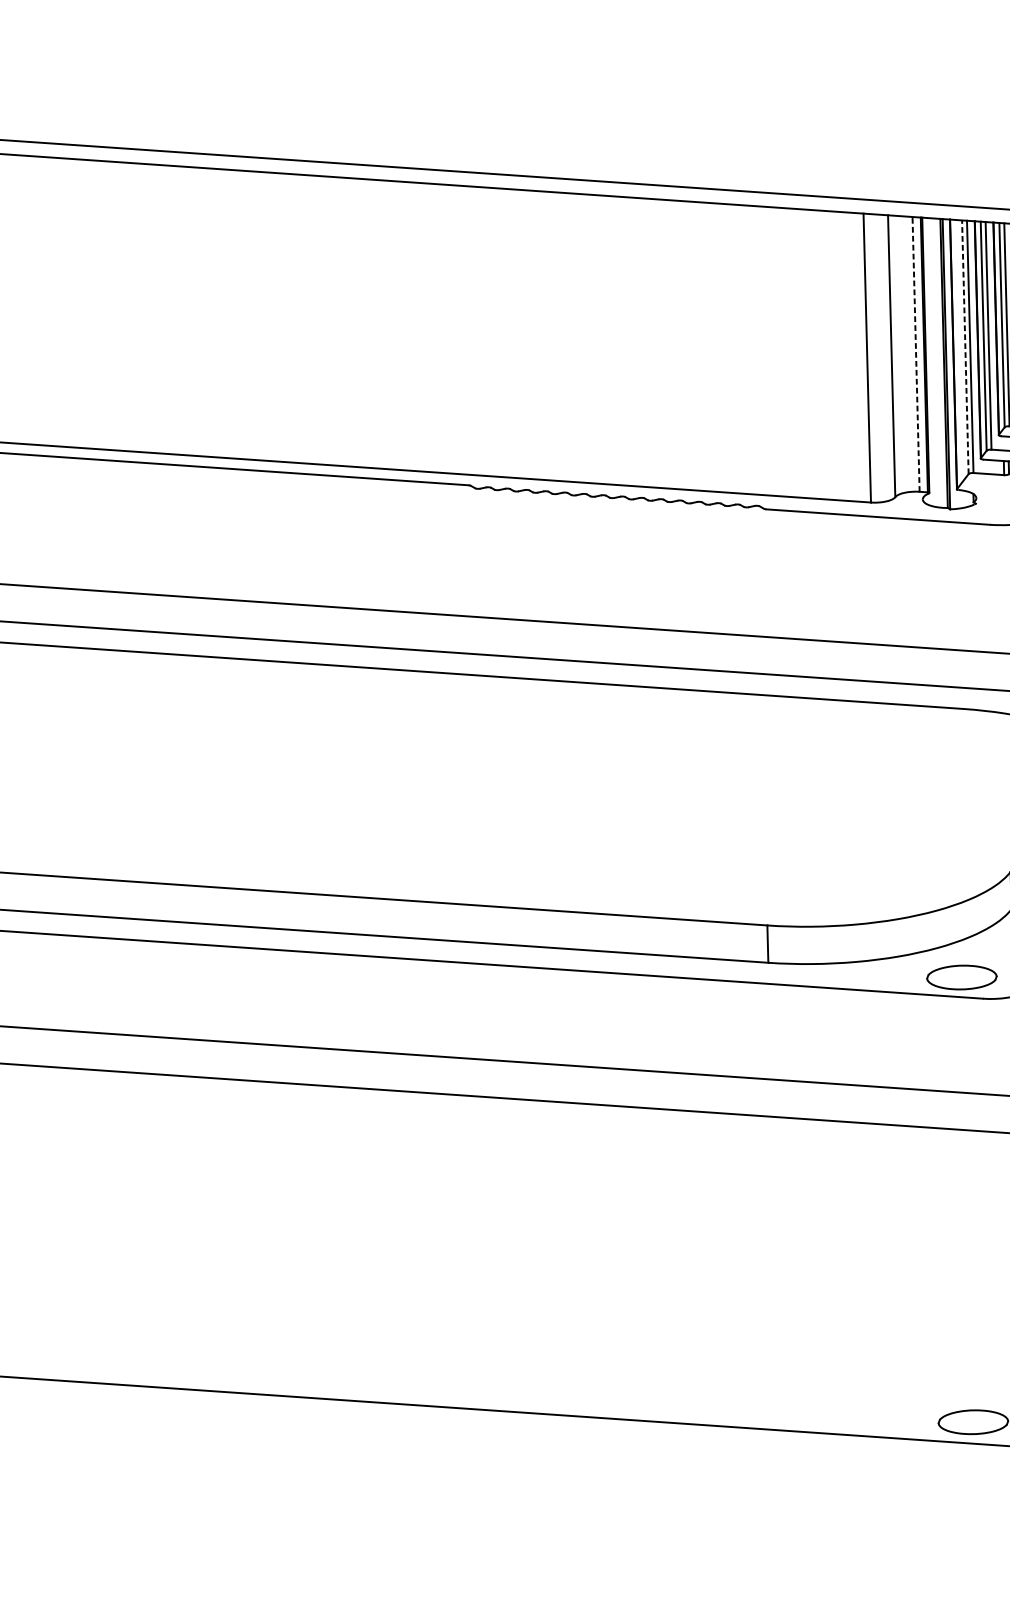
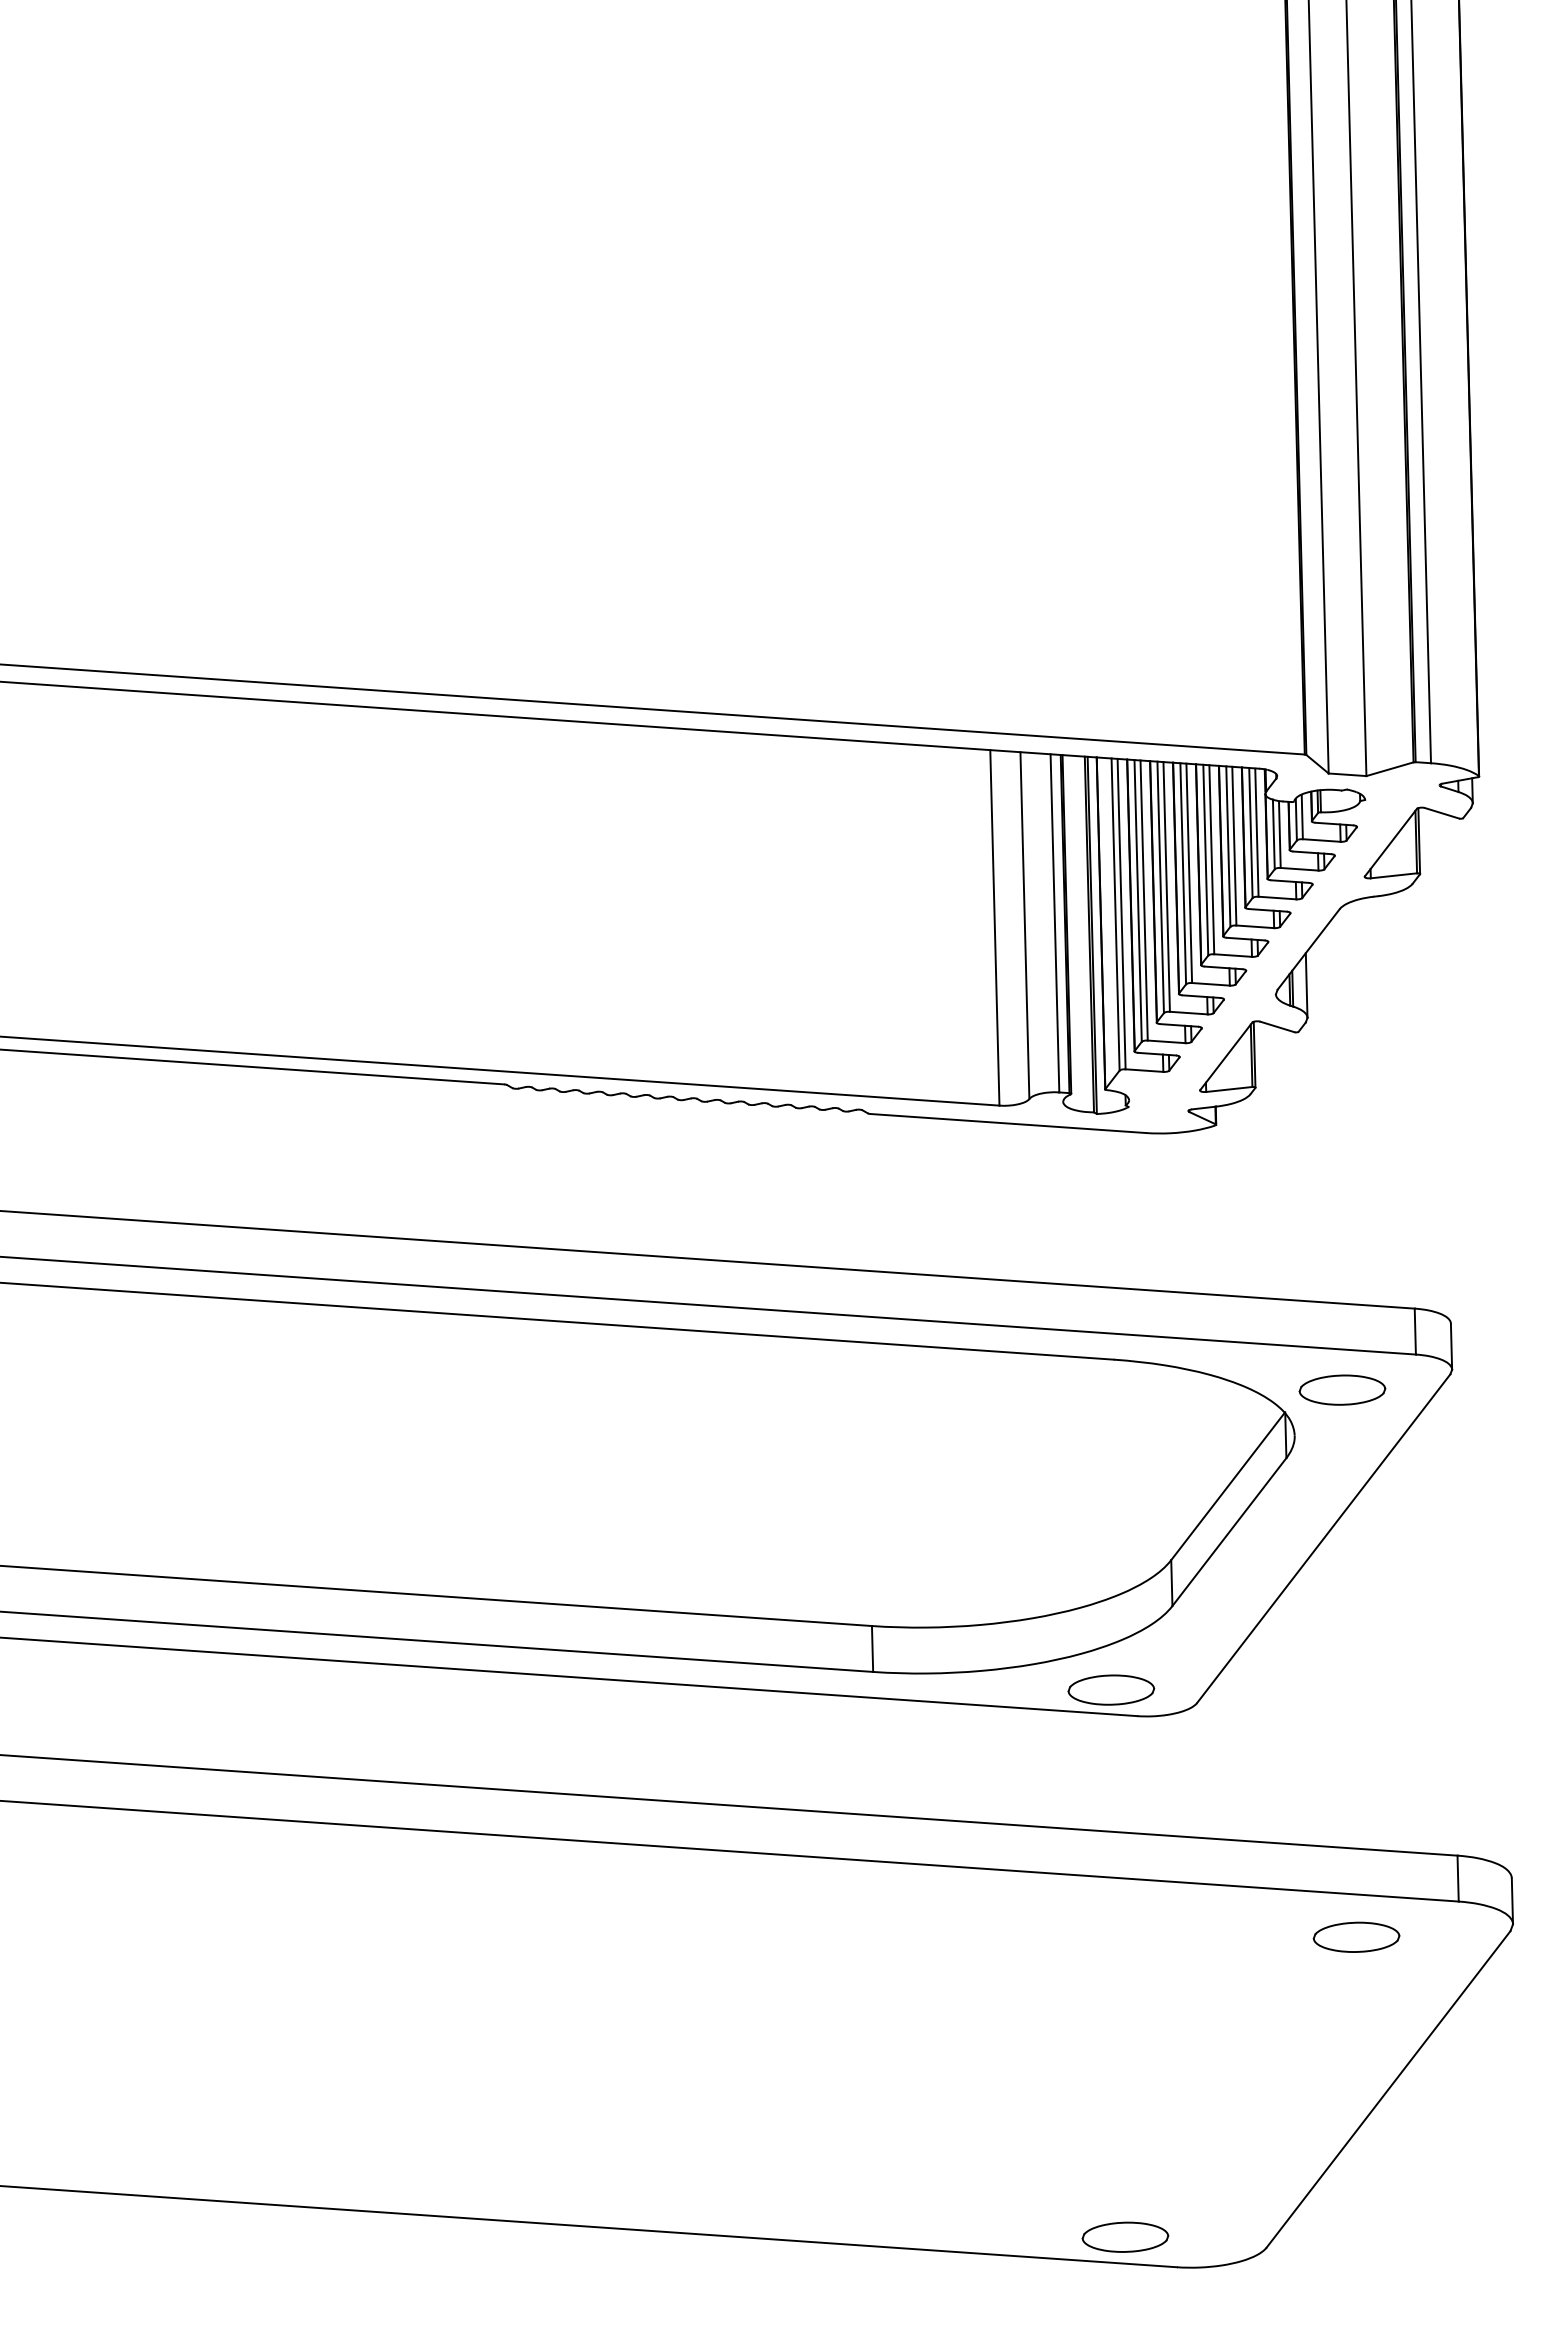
line: (965, 347) -> (1115, 914), dashed -> solid
line: (915, 353) -> (1054, 922), dashed -> solid

